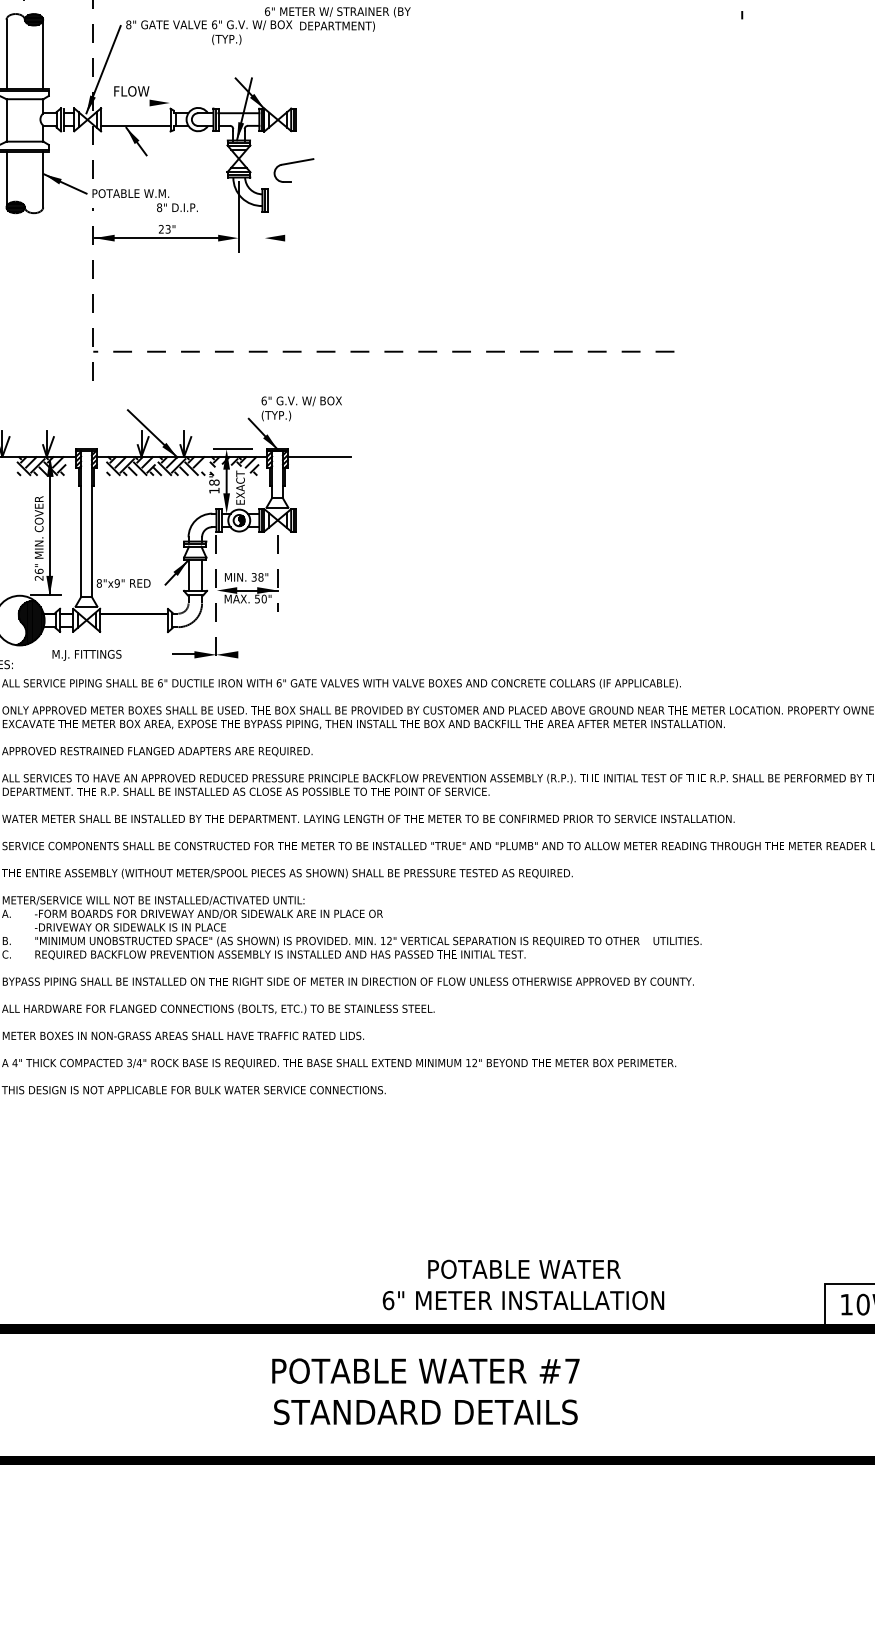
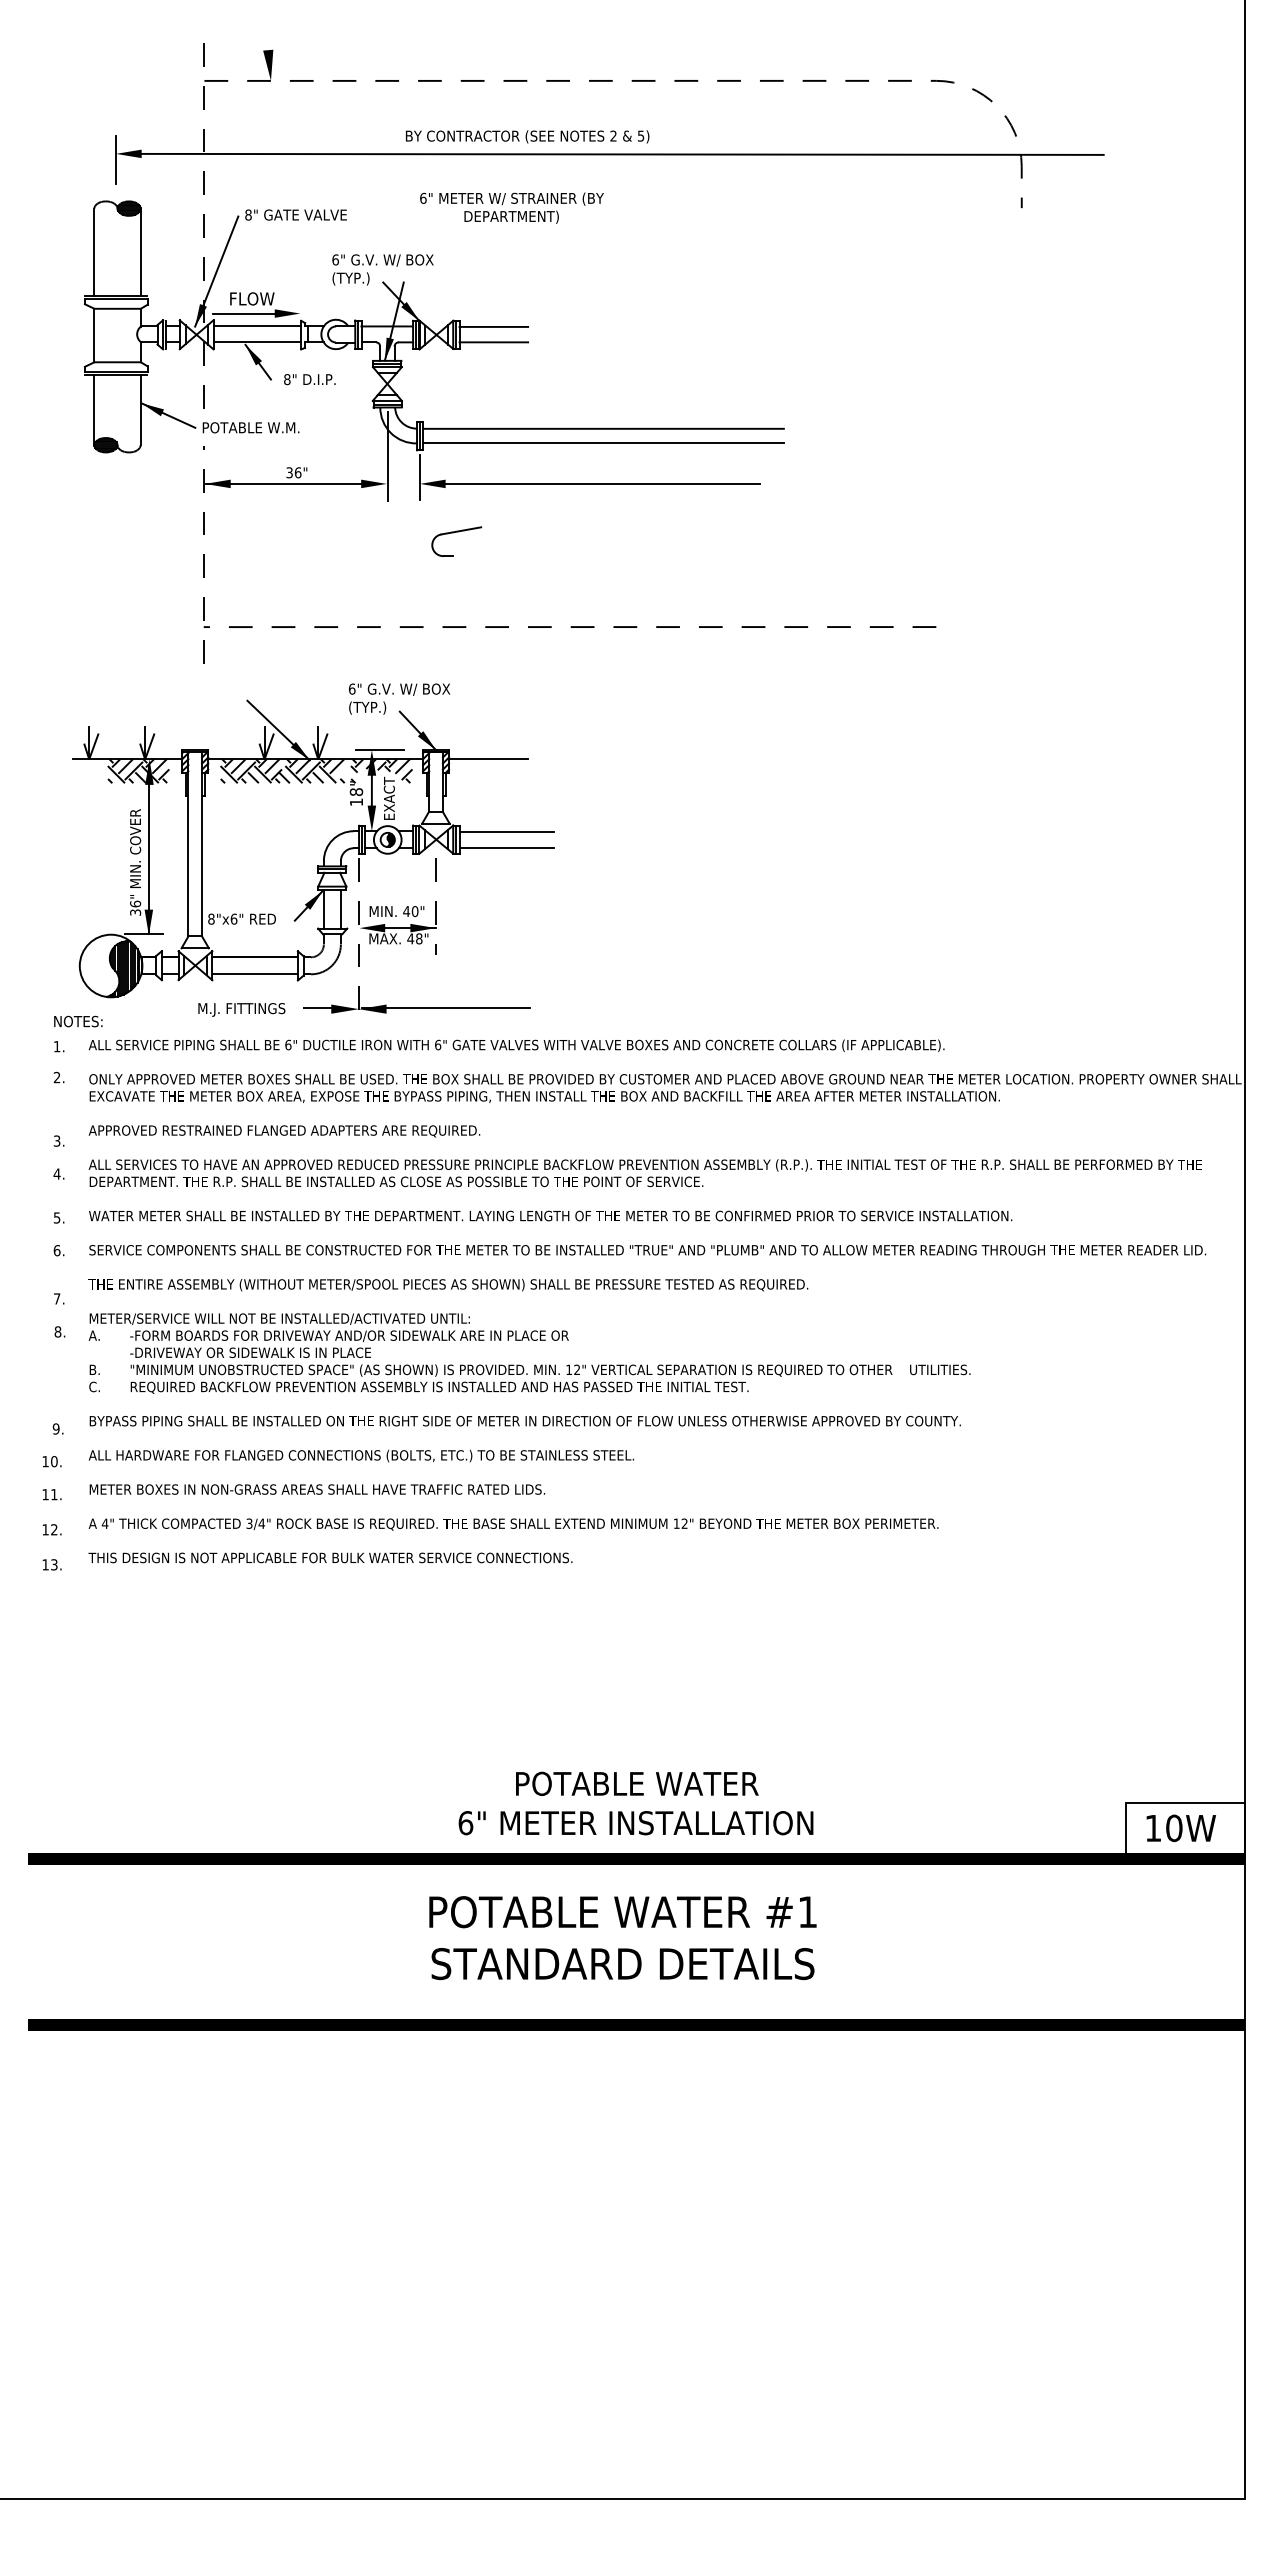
text: (251, 32) -> (382, 269), moved
line: (124, 102) -> (243, 313), added
line: (135, 113) -> (257, 326), added
line: (323, 113) -> (493, 326), added
line: (323, 125) -> (493, 342), added
part: (291, 164) -> (453, 533), moved
line: (410, 194) -> (603, 428), added
line: (410, 206) -> (603, 443), added
text: (177, 207) -> (309, 379), moved
text: (164, 229) -> (293, 472), 23" -> 36"
line: (264, 233) -> (419, 477), added
line: (409, 237) -> (602, 483), added
text: (301, 408) -> (399, 698), moved
line: (333, 513) -> (506, 831), added
line: (333, 527) -> (506, 848), added
text: (257, 577) -> (410, 911), 38" -> 40"
text: (39, 578) -> (136, 912), 26" -> 36"
text: (116, 582) -> (233, 918), 8"x9" -> 8"x6"
text: (260, 598) -> (414, 938), 50" -> 48"
line: (133, 627) -> (254, 974), added
line: (285, 654) -> (445, 1008), added
text: (86, 655) -> (241, 1009), moved
text: (523, 1284) -> (635, 1803), moved
text: (572, 1370) -> (807, 1911), #7 -> #1

